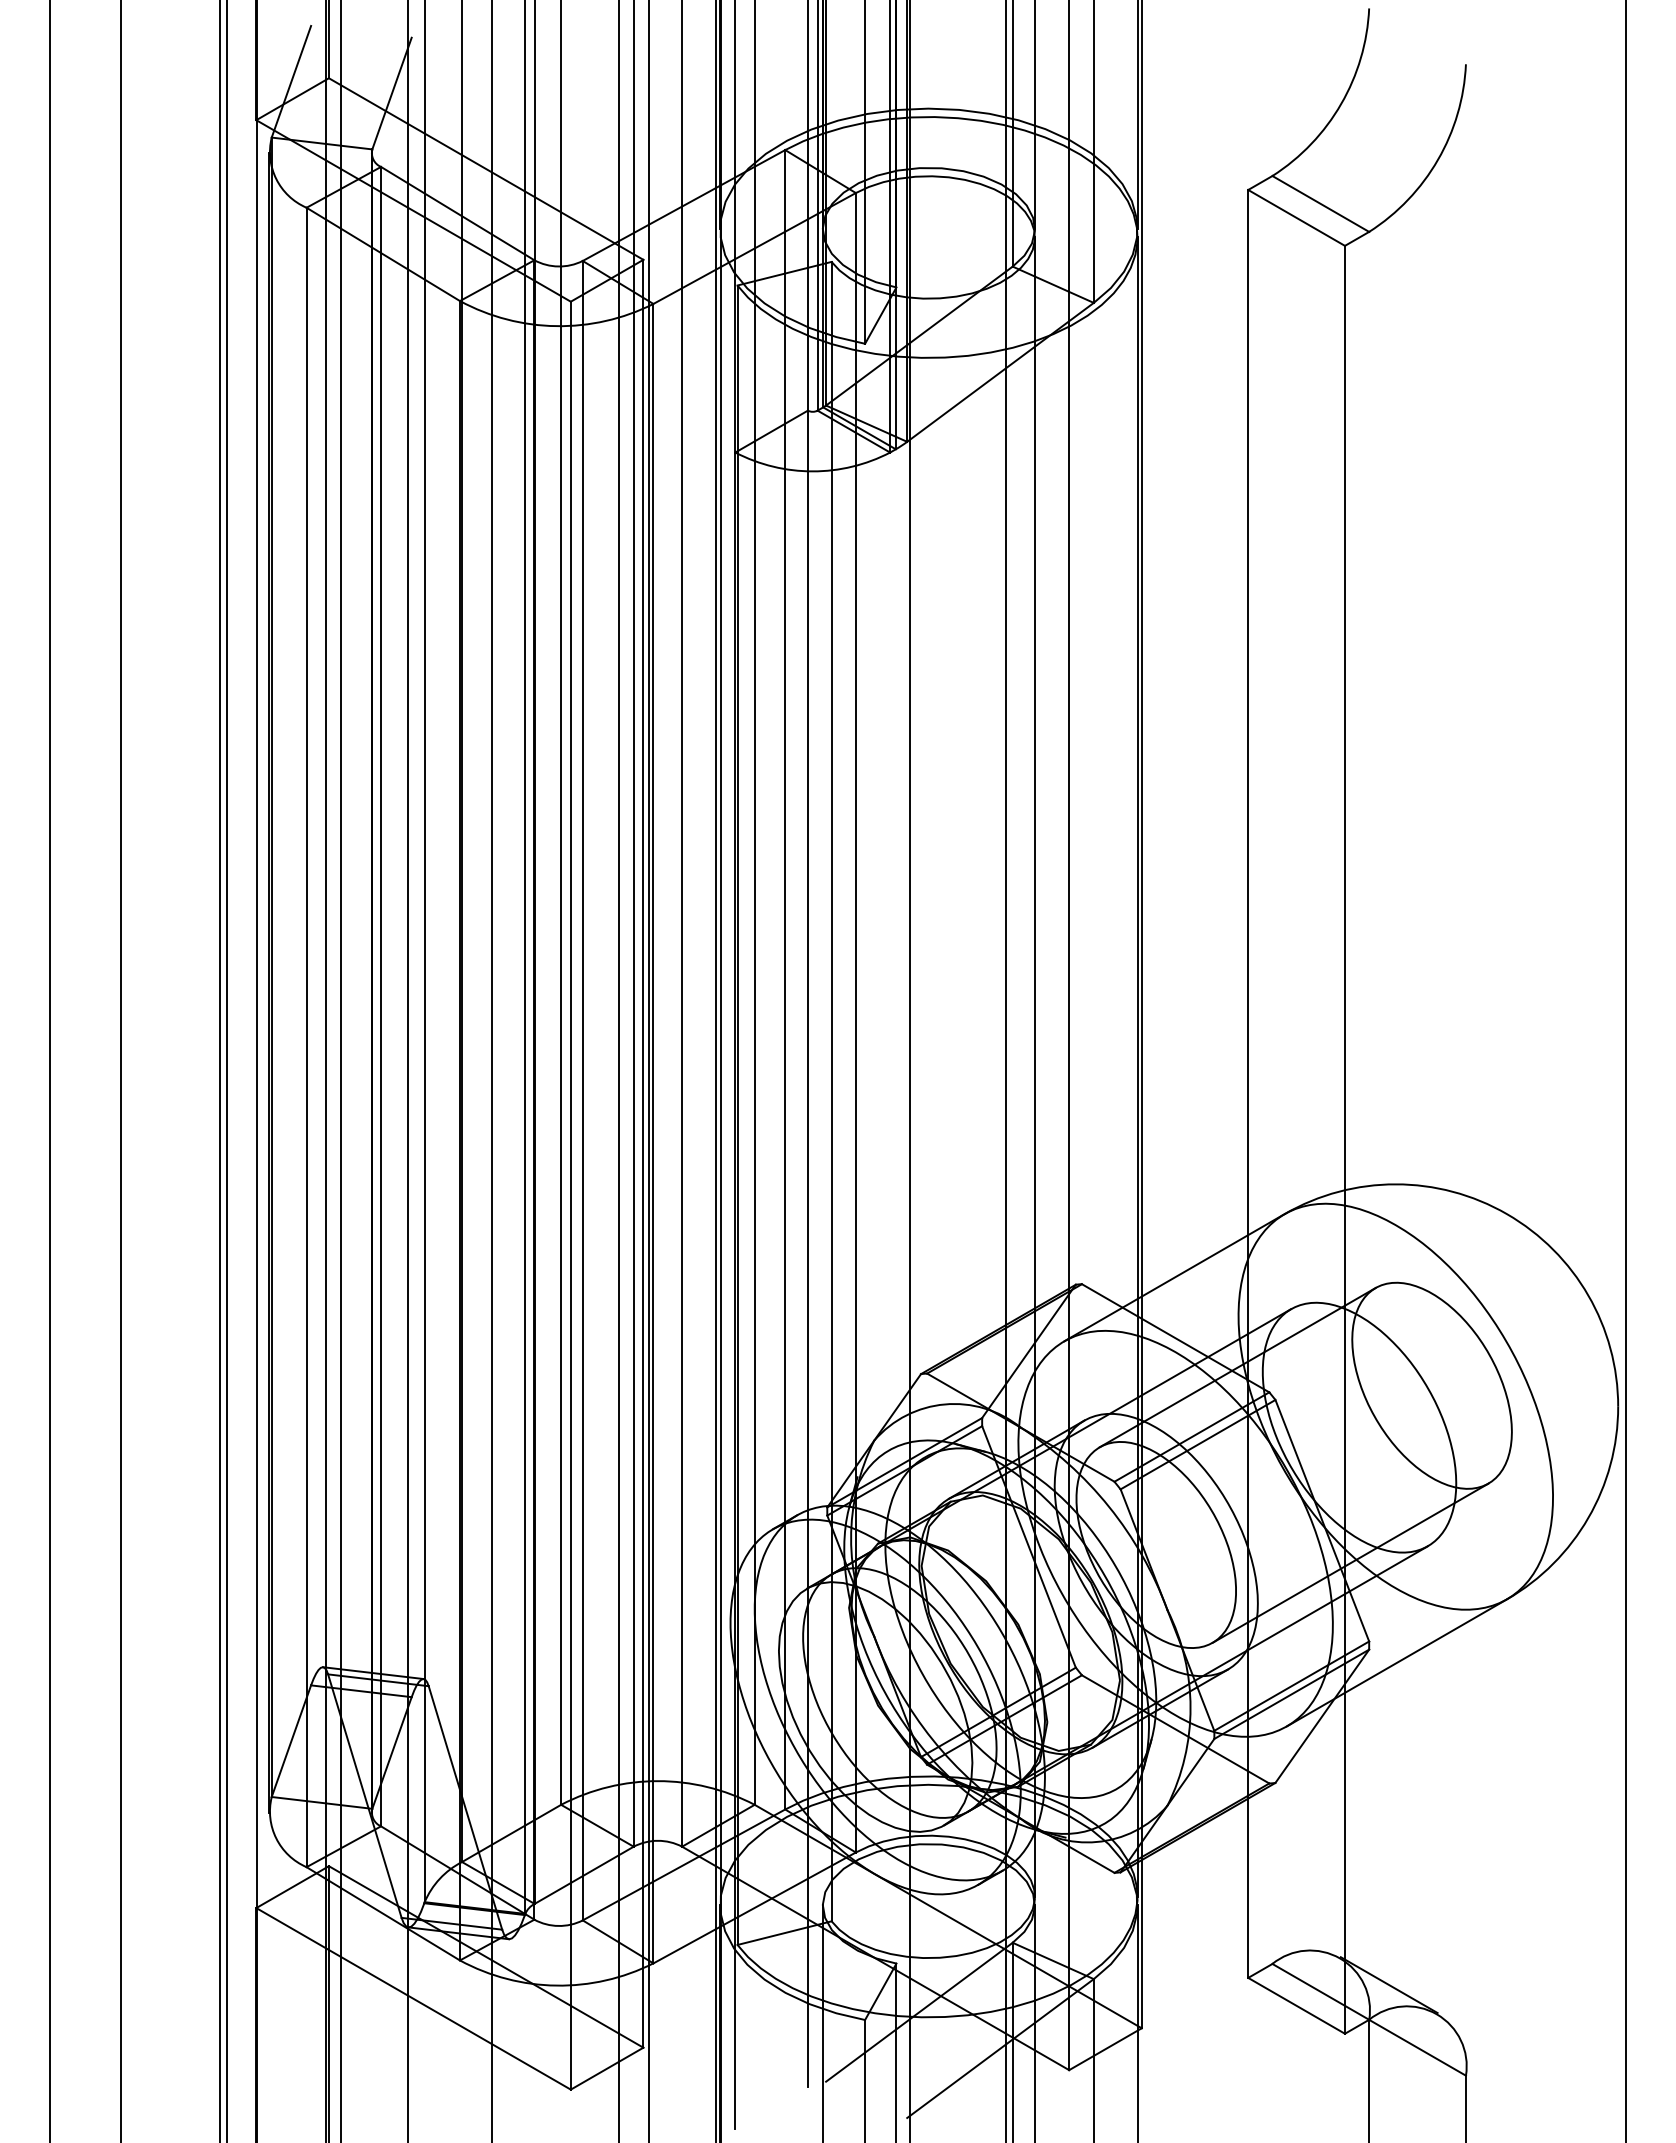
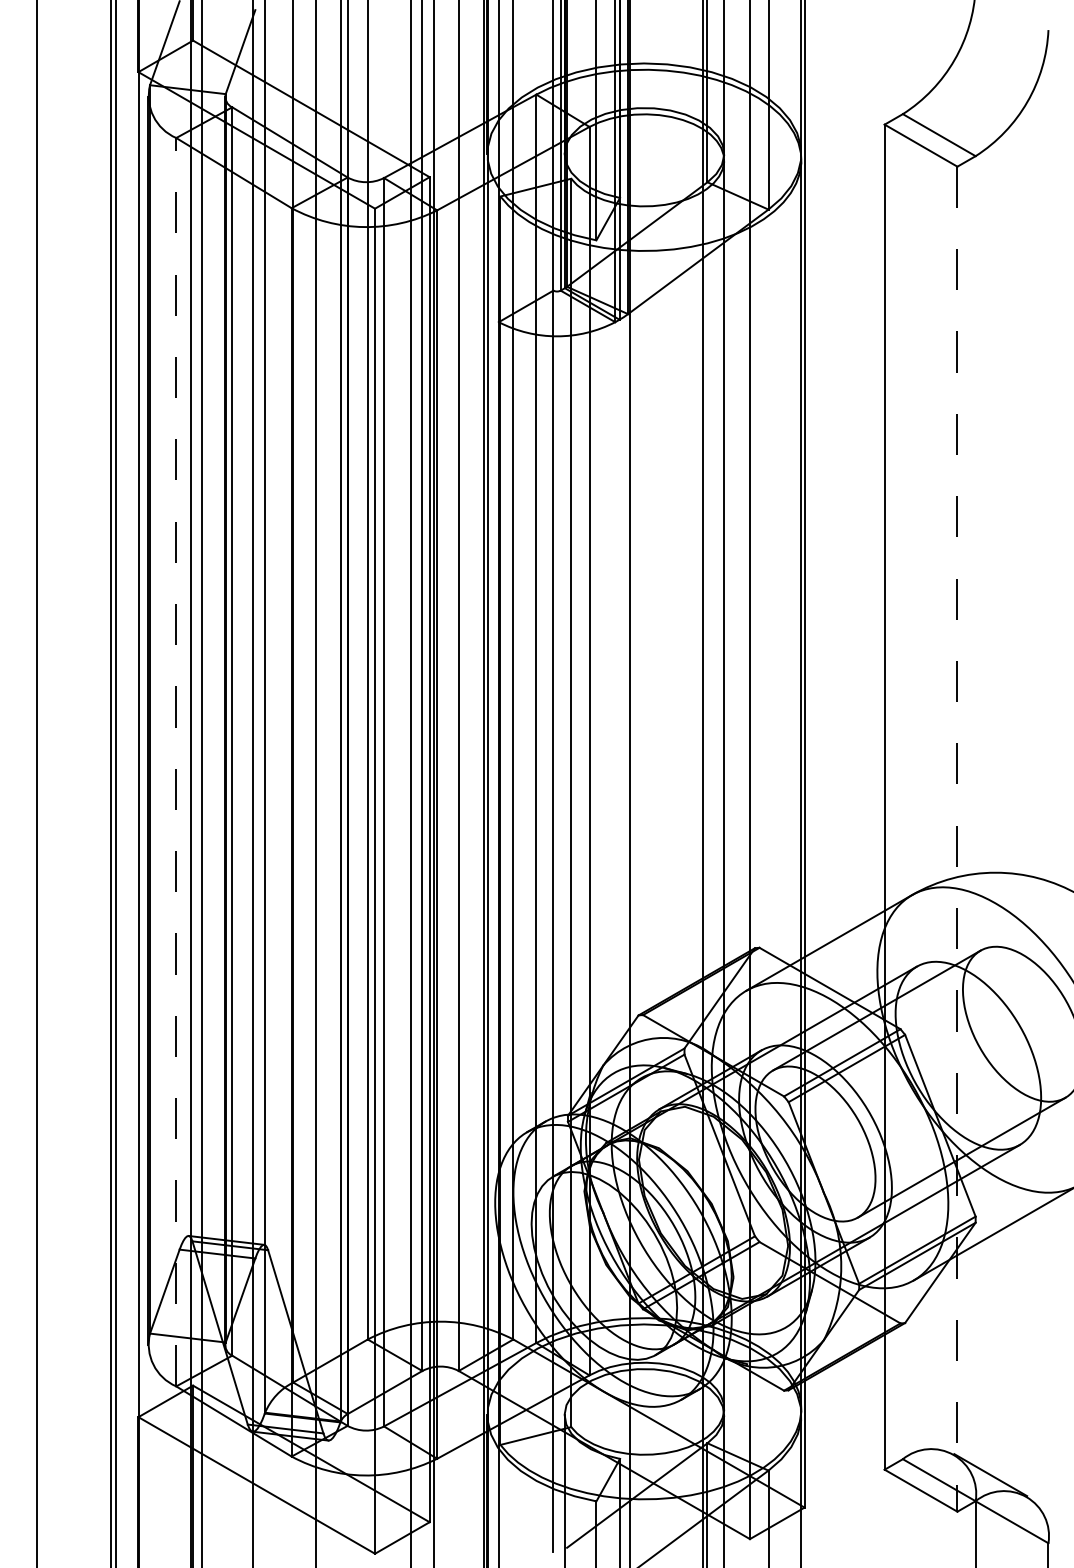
line: (306, 1037) -> (176, 762), solid -> dashed
line: (1344, 1139) -> (957, 838), solid -> dashed

